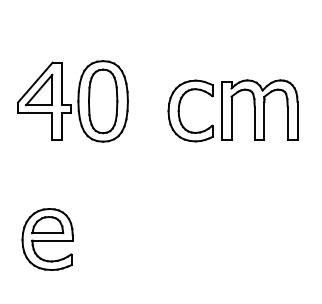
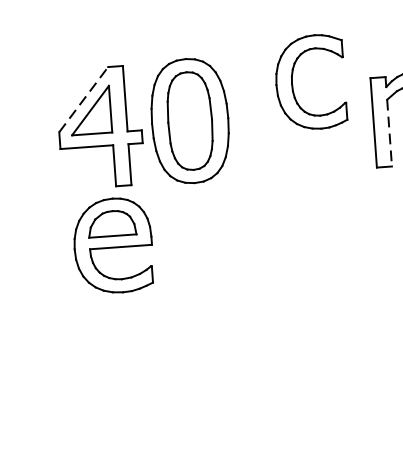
line: (35, 82) -> (83, 99), solid -> dashed
part: (179, 110) -> (293, 82), moved
line: (231, 118) -> (389, 133), solid -> dashed
part: (47, 239) -> (113, 245), moved

